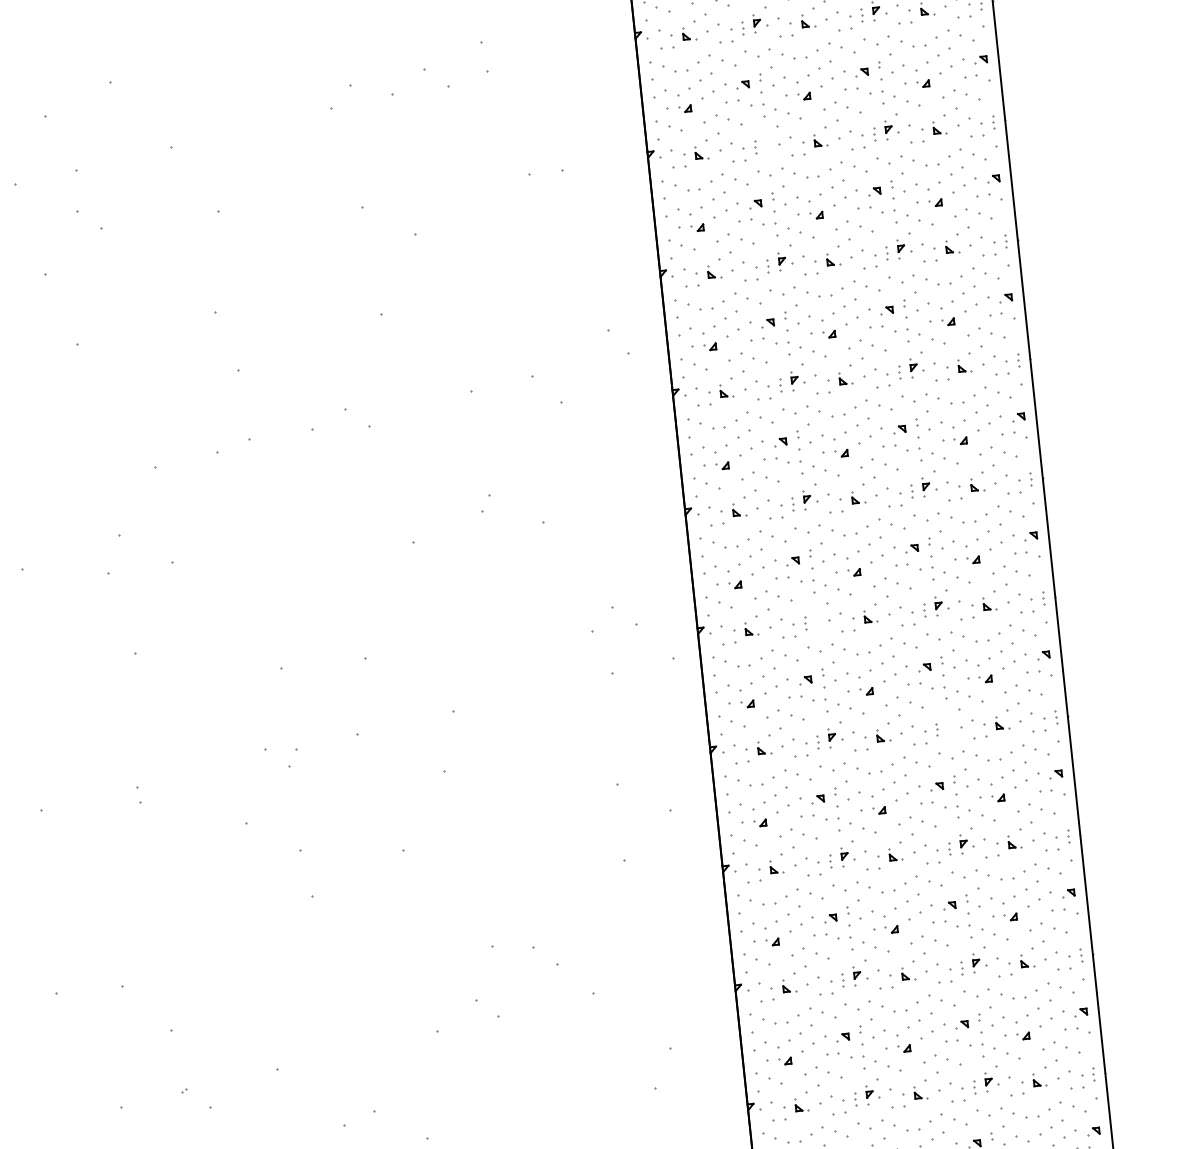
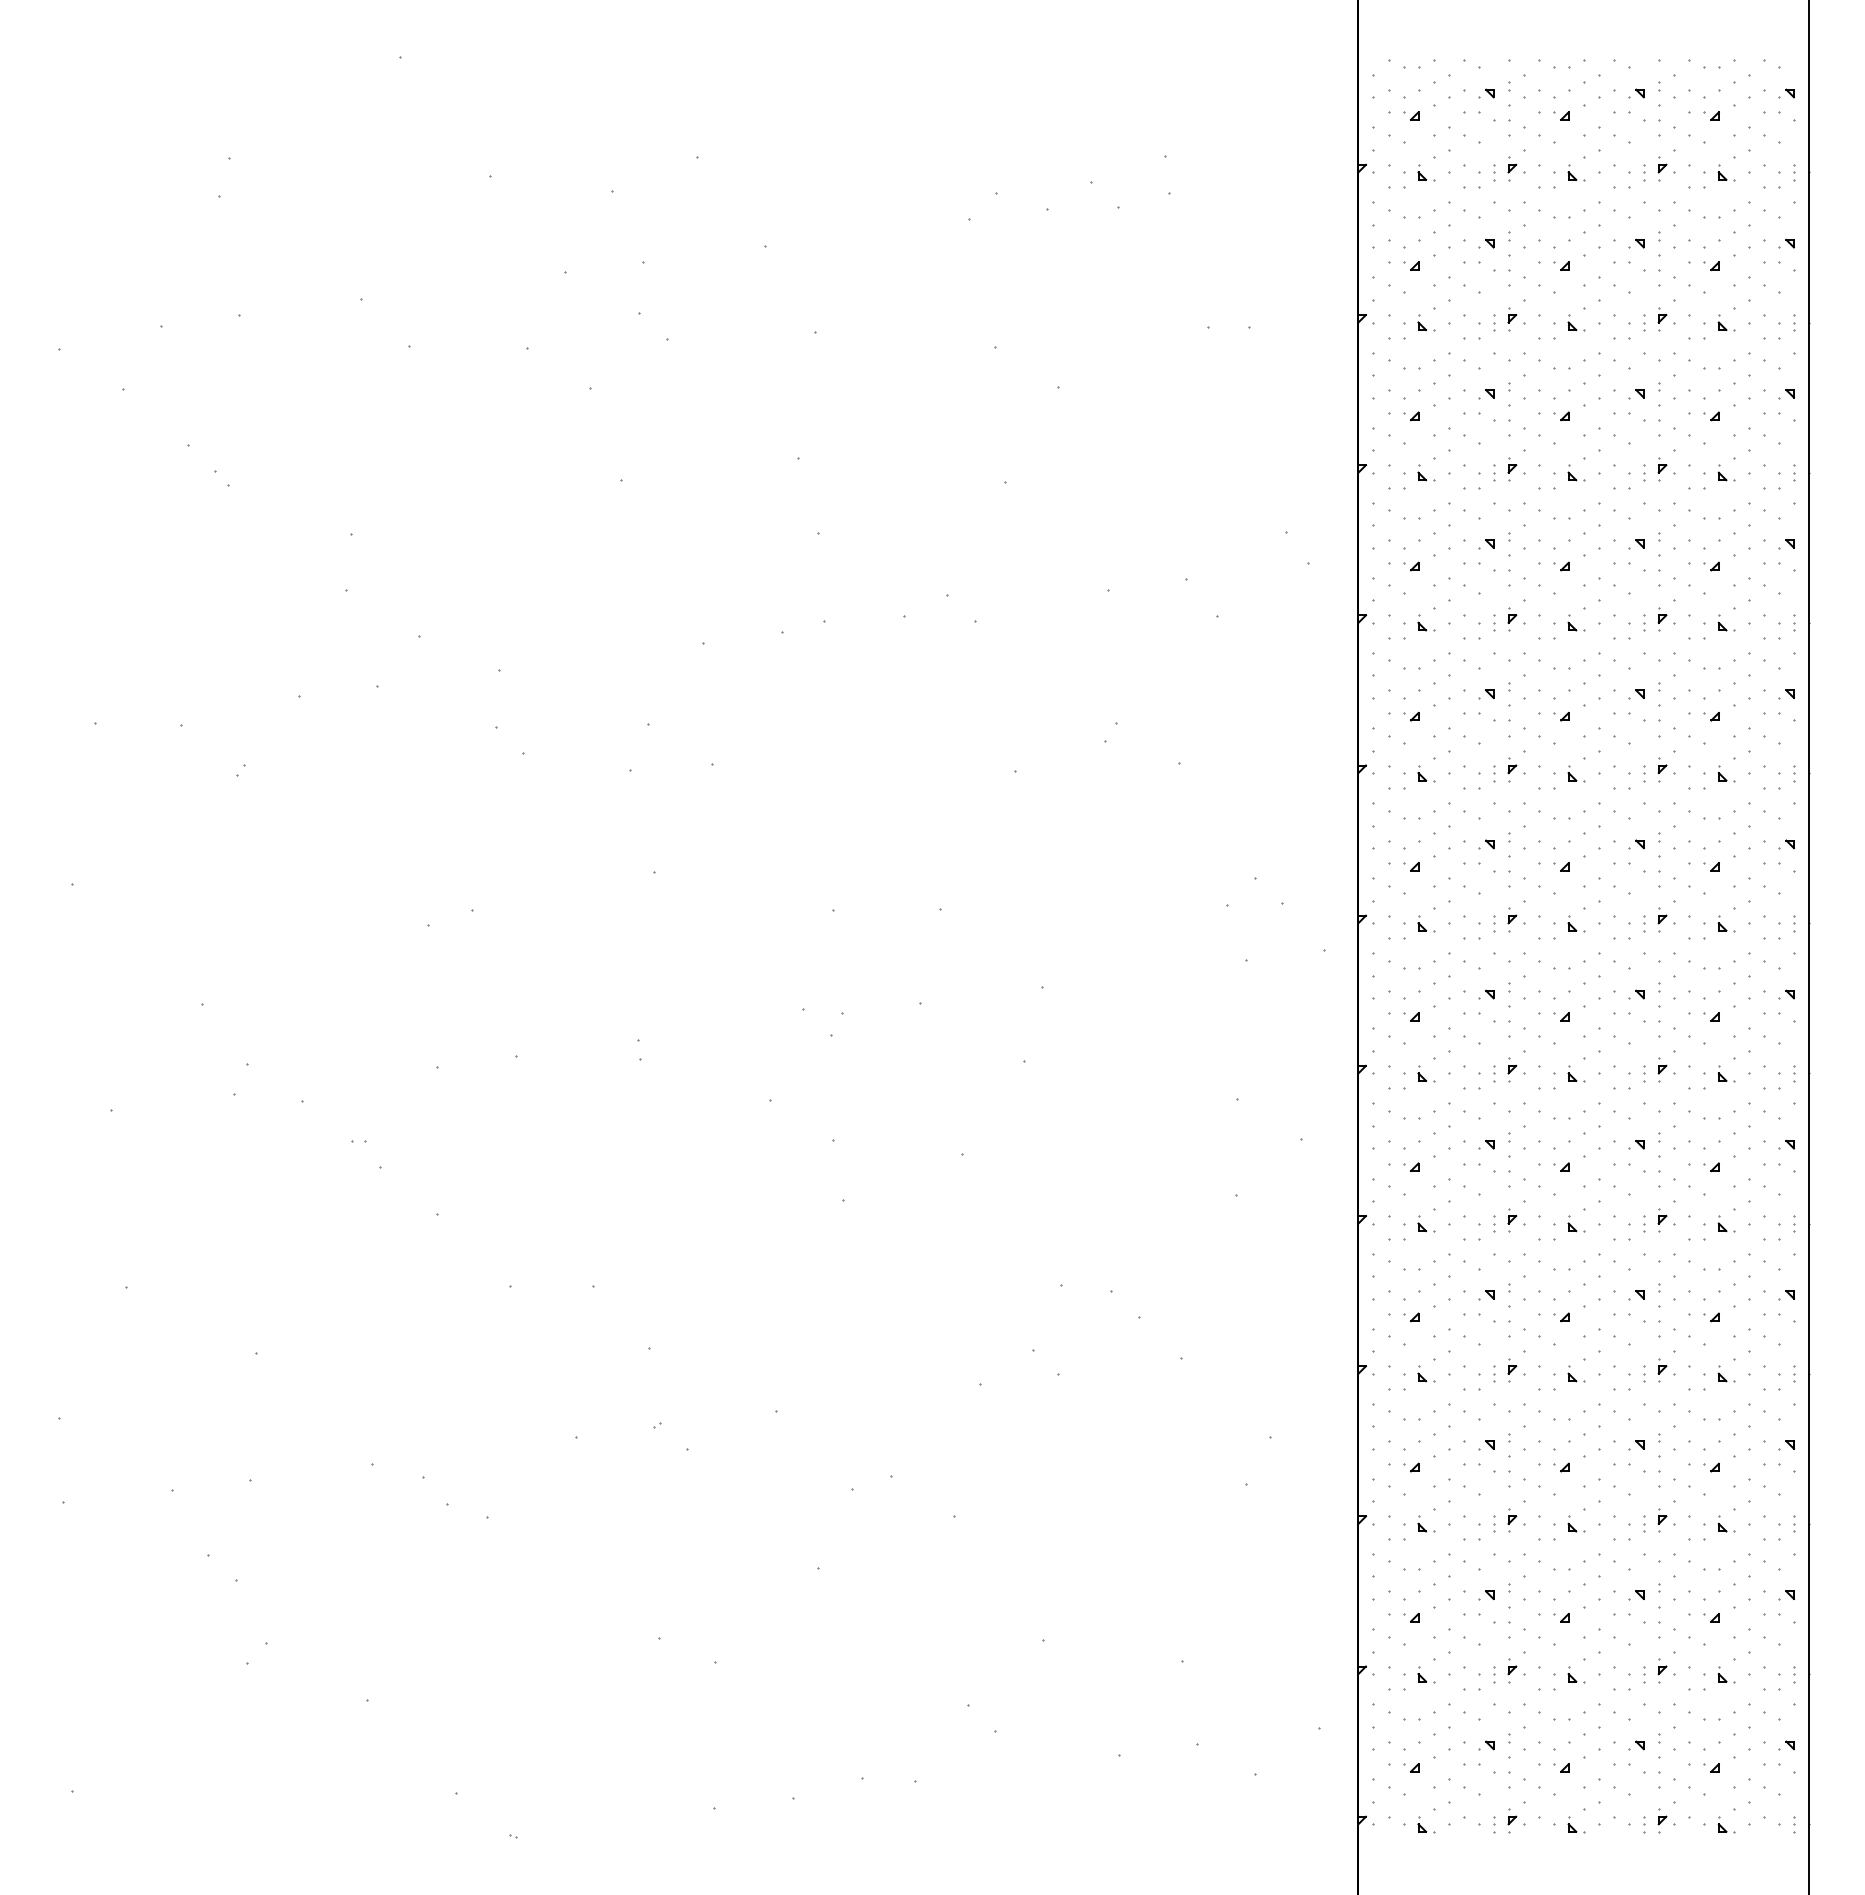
part: (769, 142) -> (1512, 319), added
part: (819, 618) -> (1512, 919), added
part: (951, 724) -> (1662, 1069), added

